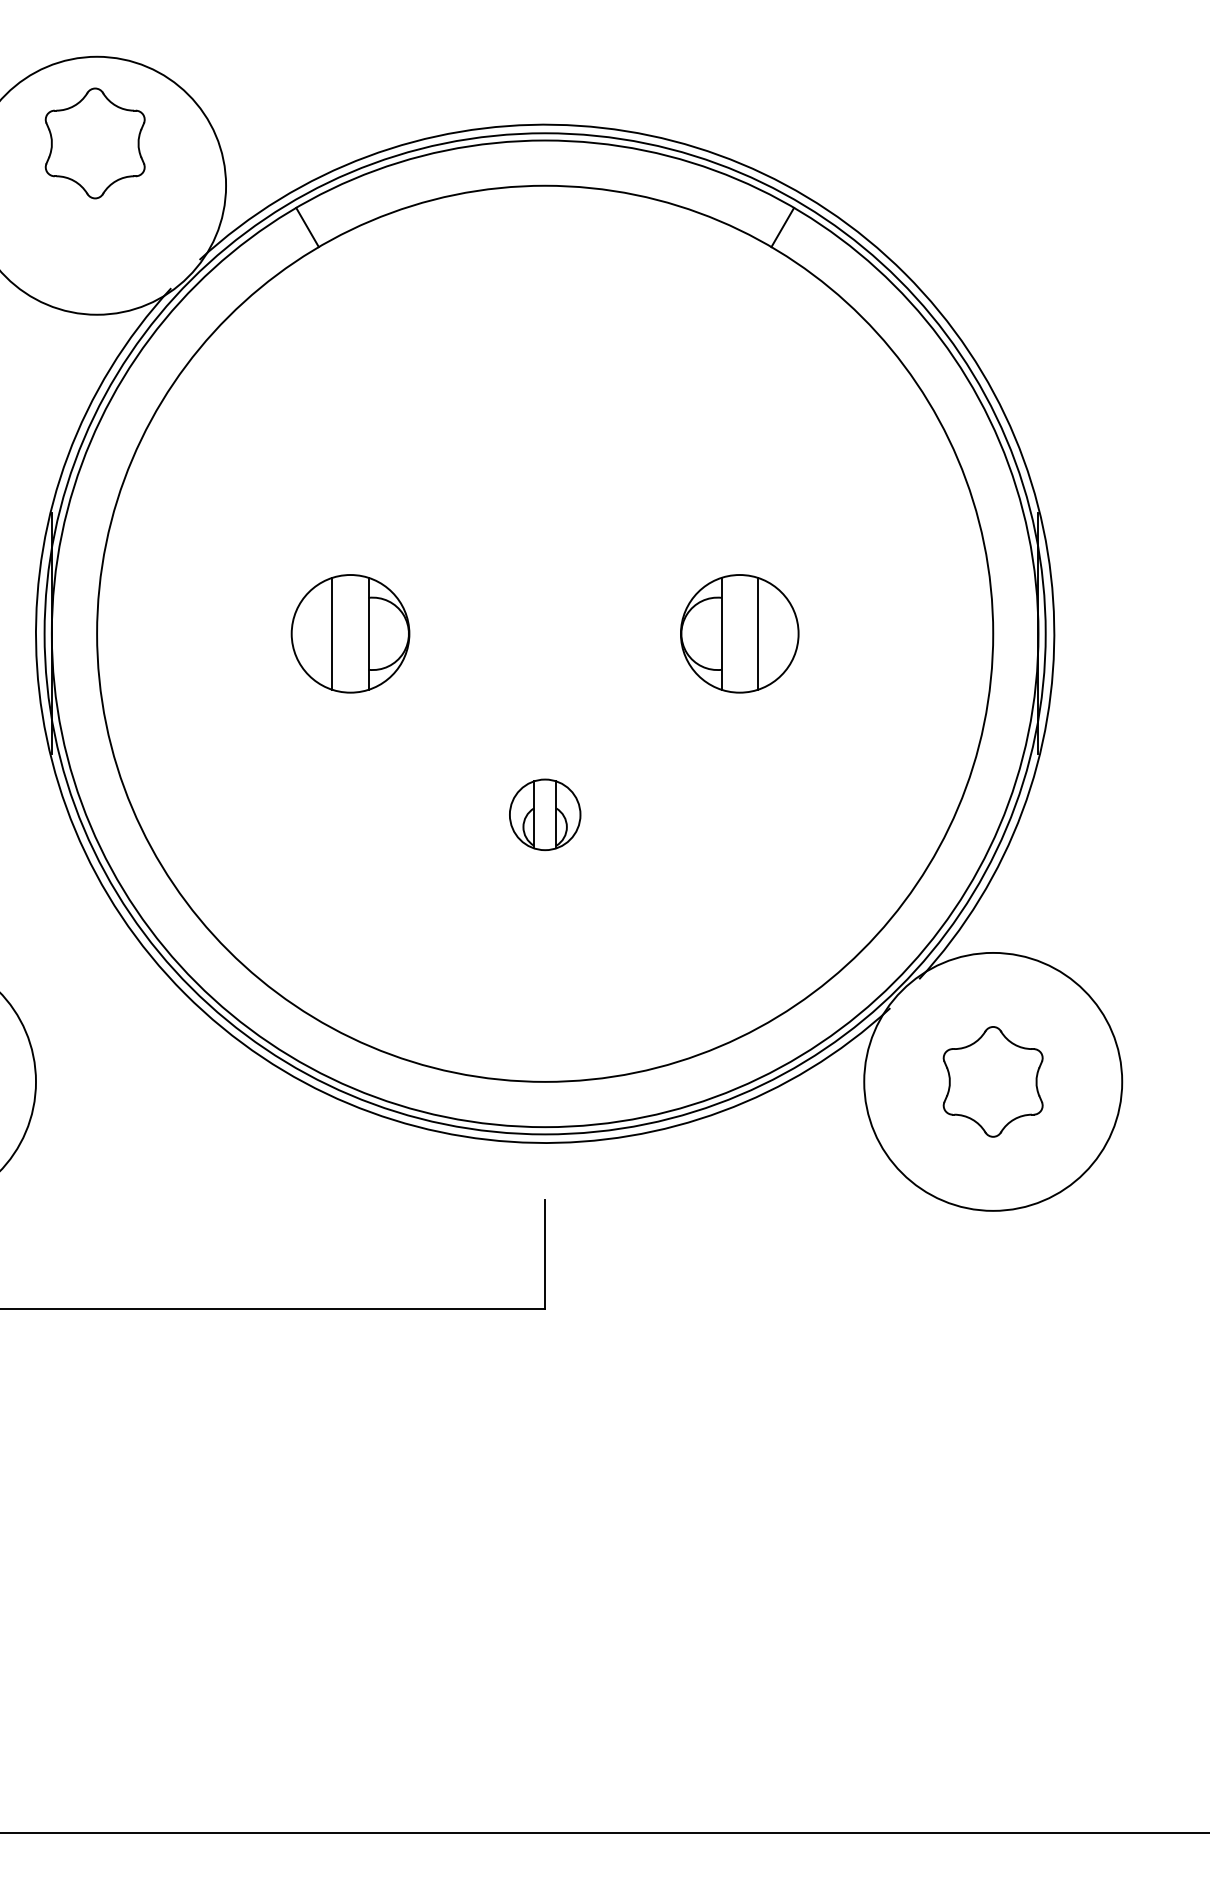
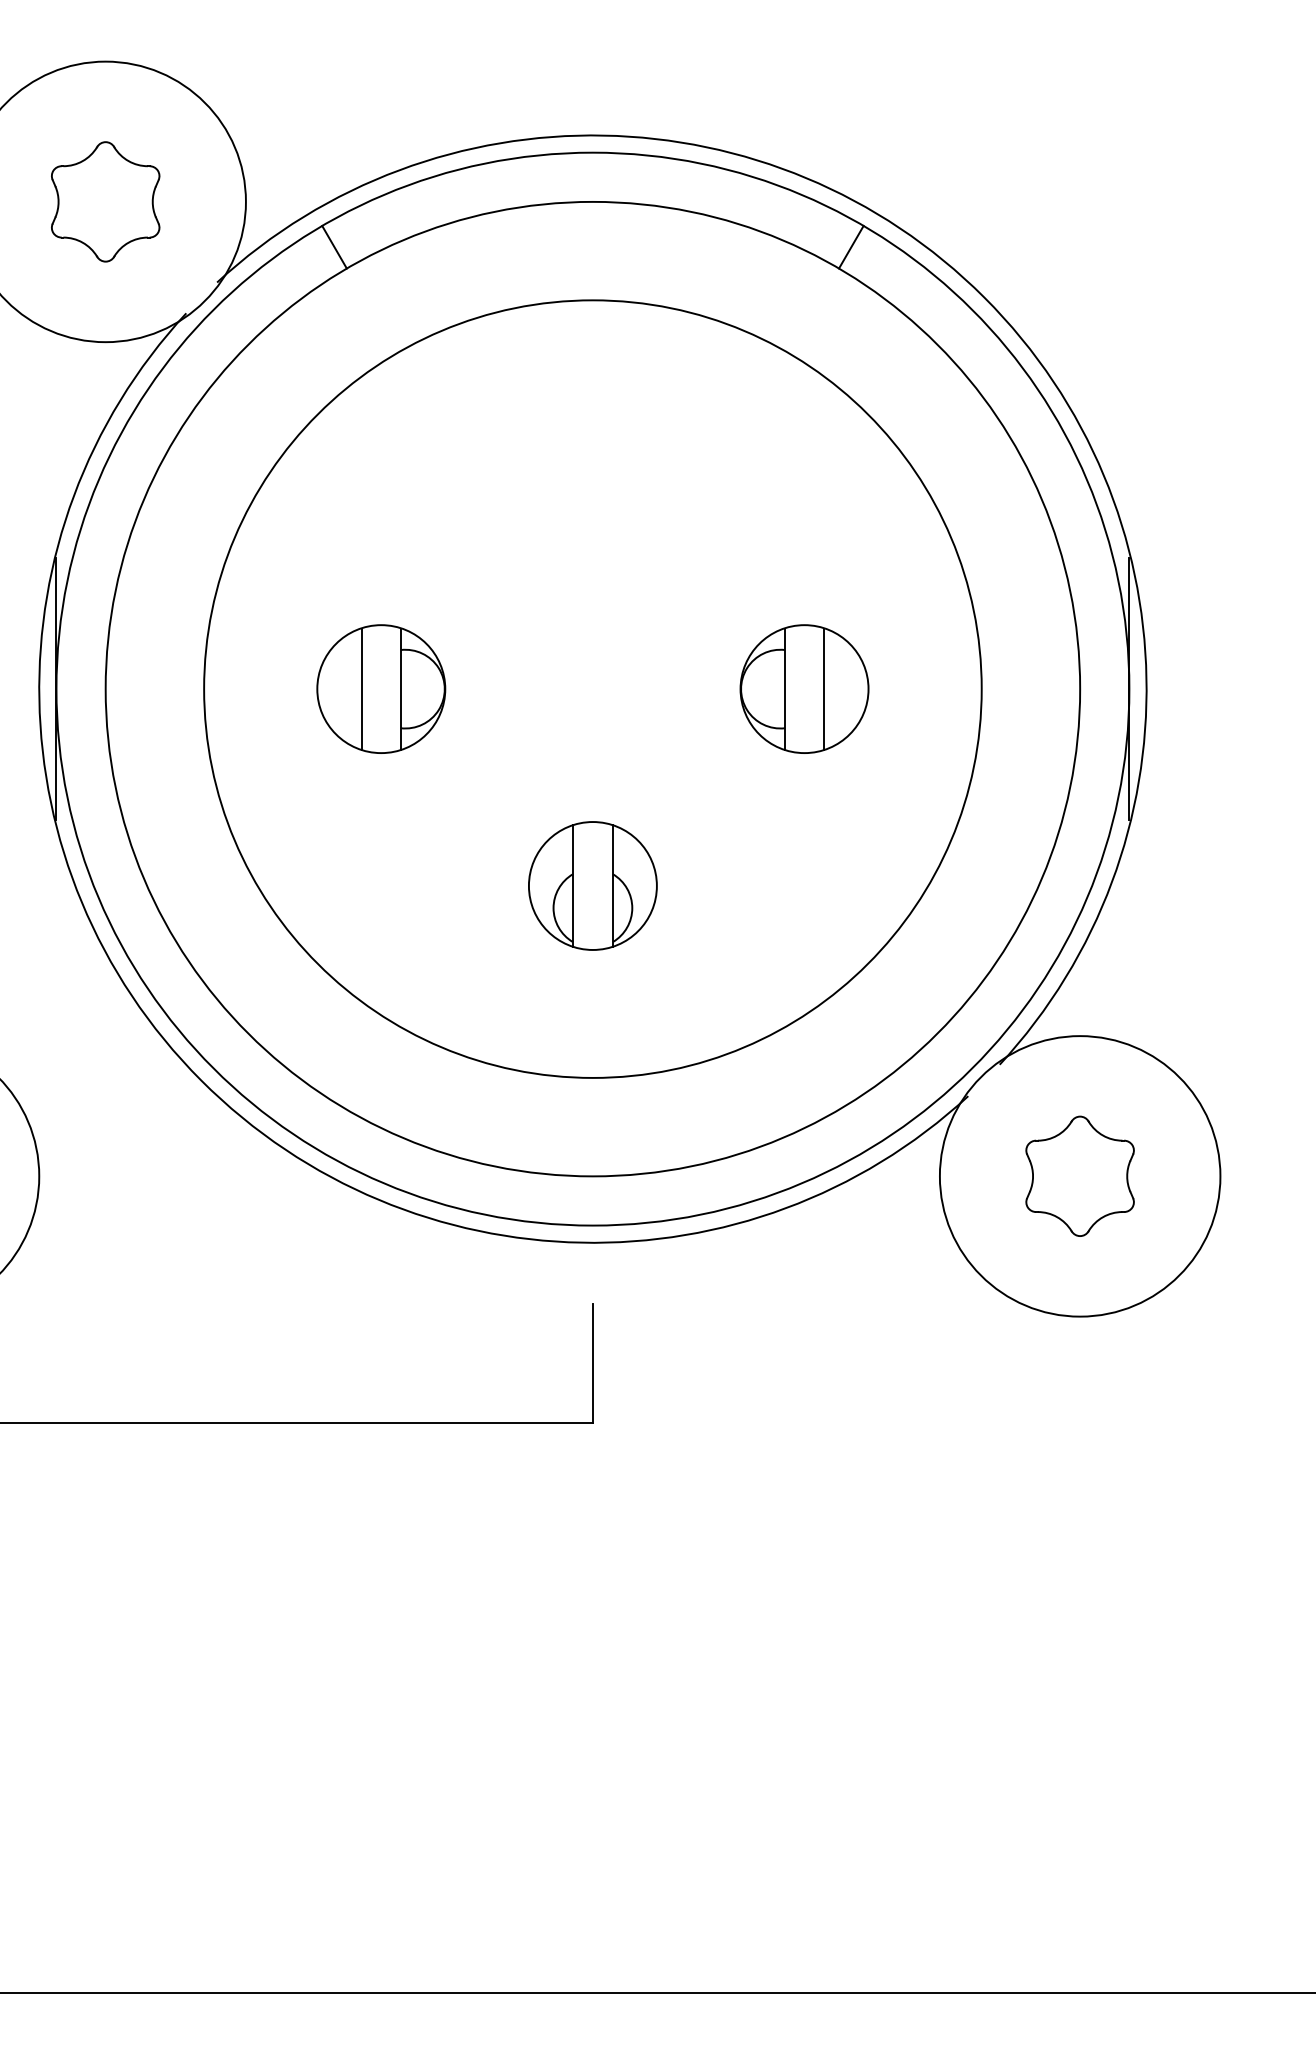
part: (95, 143) -> (105, 201), moved
circle: (544, 633) -> (592, 688), size x0.71
part: (544, 814) -> (592, 885), size x1.67

